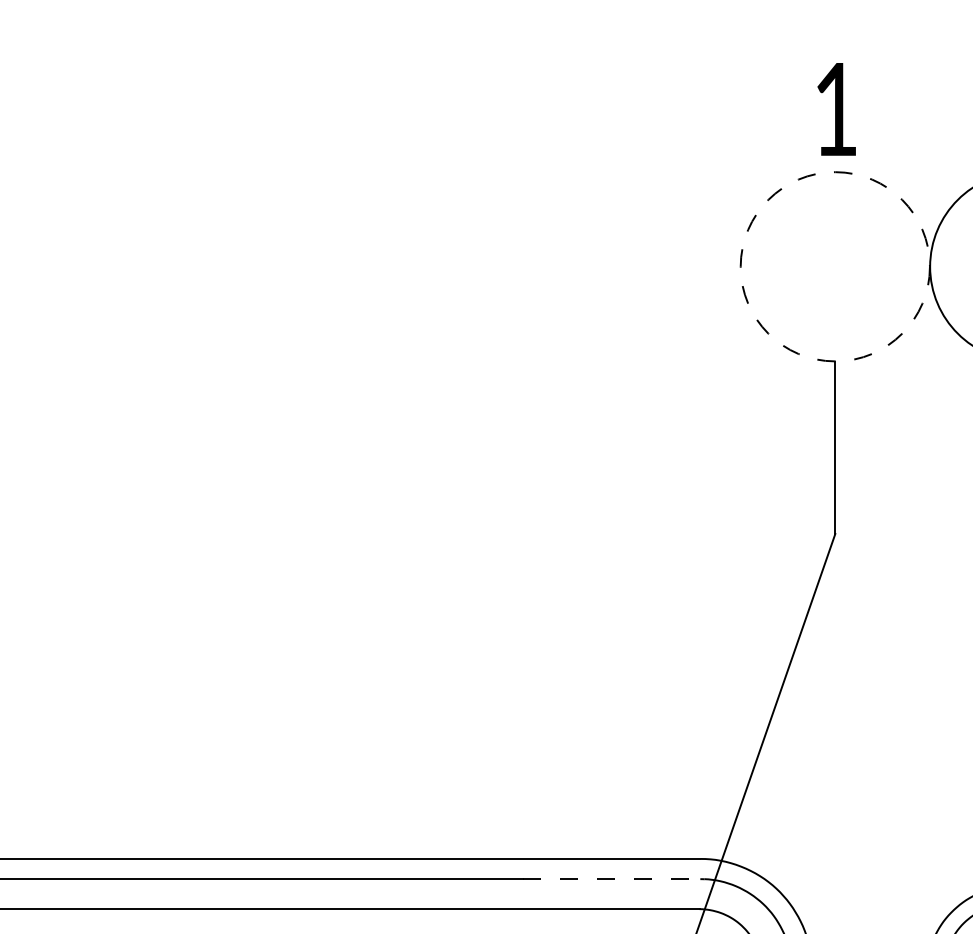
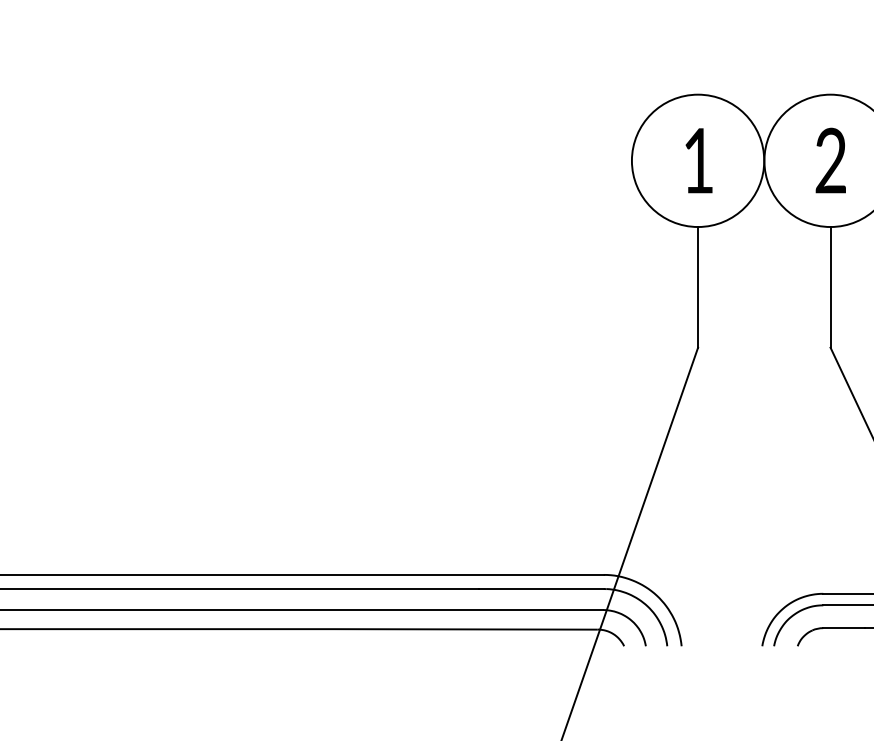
text: (835, 108) -> (698, 160), moved
circle: (834, 266) -> (697, 160), dashed -> solid
line: (612, 878) -> (542, 588), dashed -> solid

